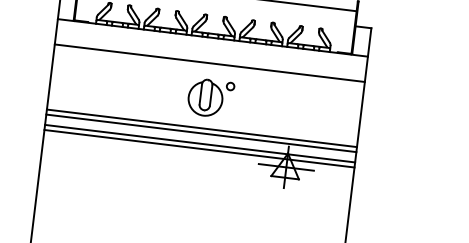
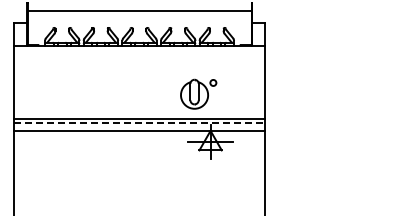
line: (209, 63) -> (139, 66), removed
part: (210, 97) -> (198, 93), moved
line: (202, 133) -> (140, 123), solid -> dashed
line: (199, 148) -> (139, 135), removed

